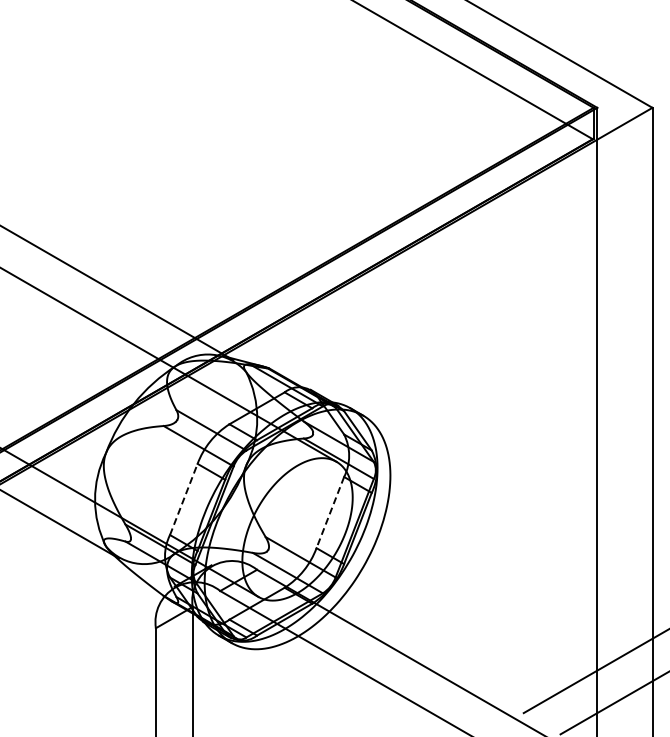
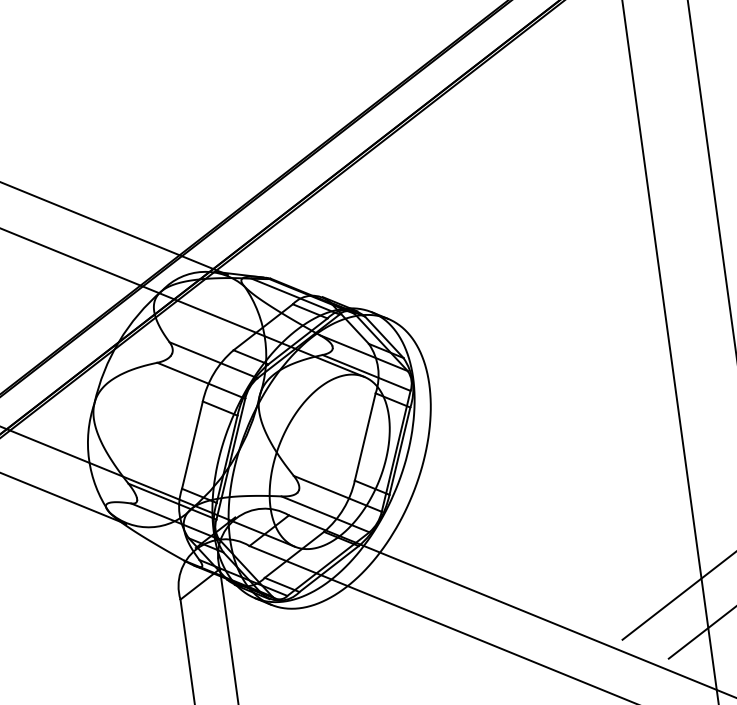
line: (184, 499) -> (193, 445), dashed -> solid
line: (330, 513) -> (365, 438), dashed -> solid

